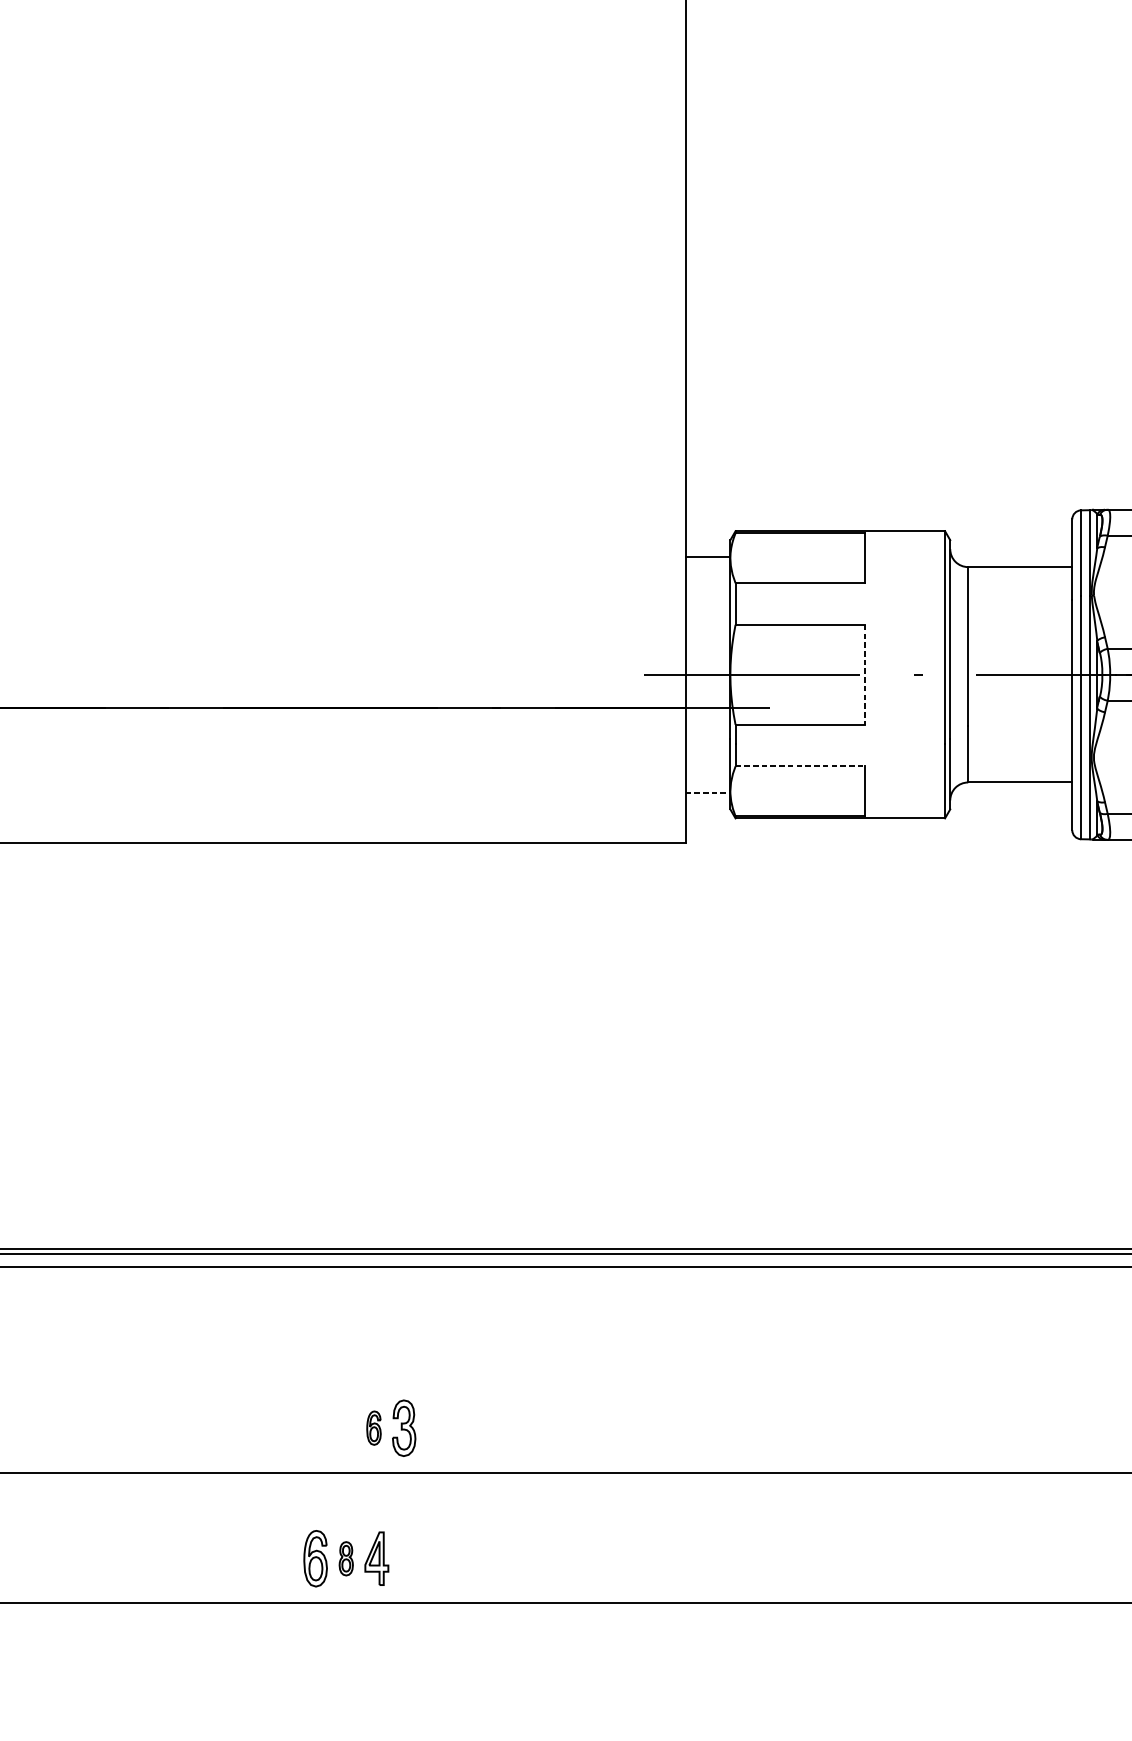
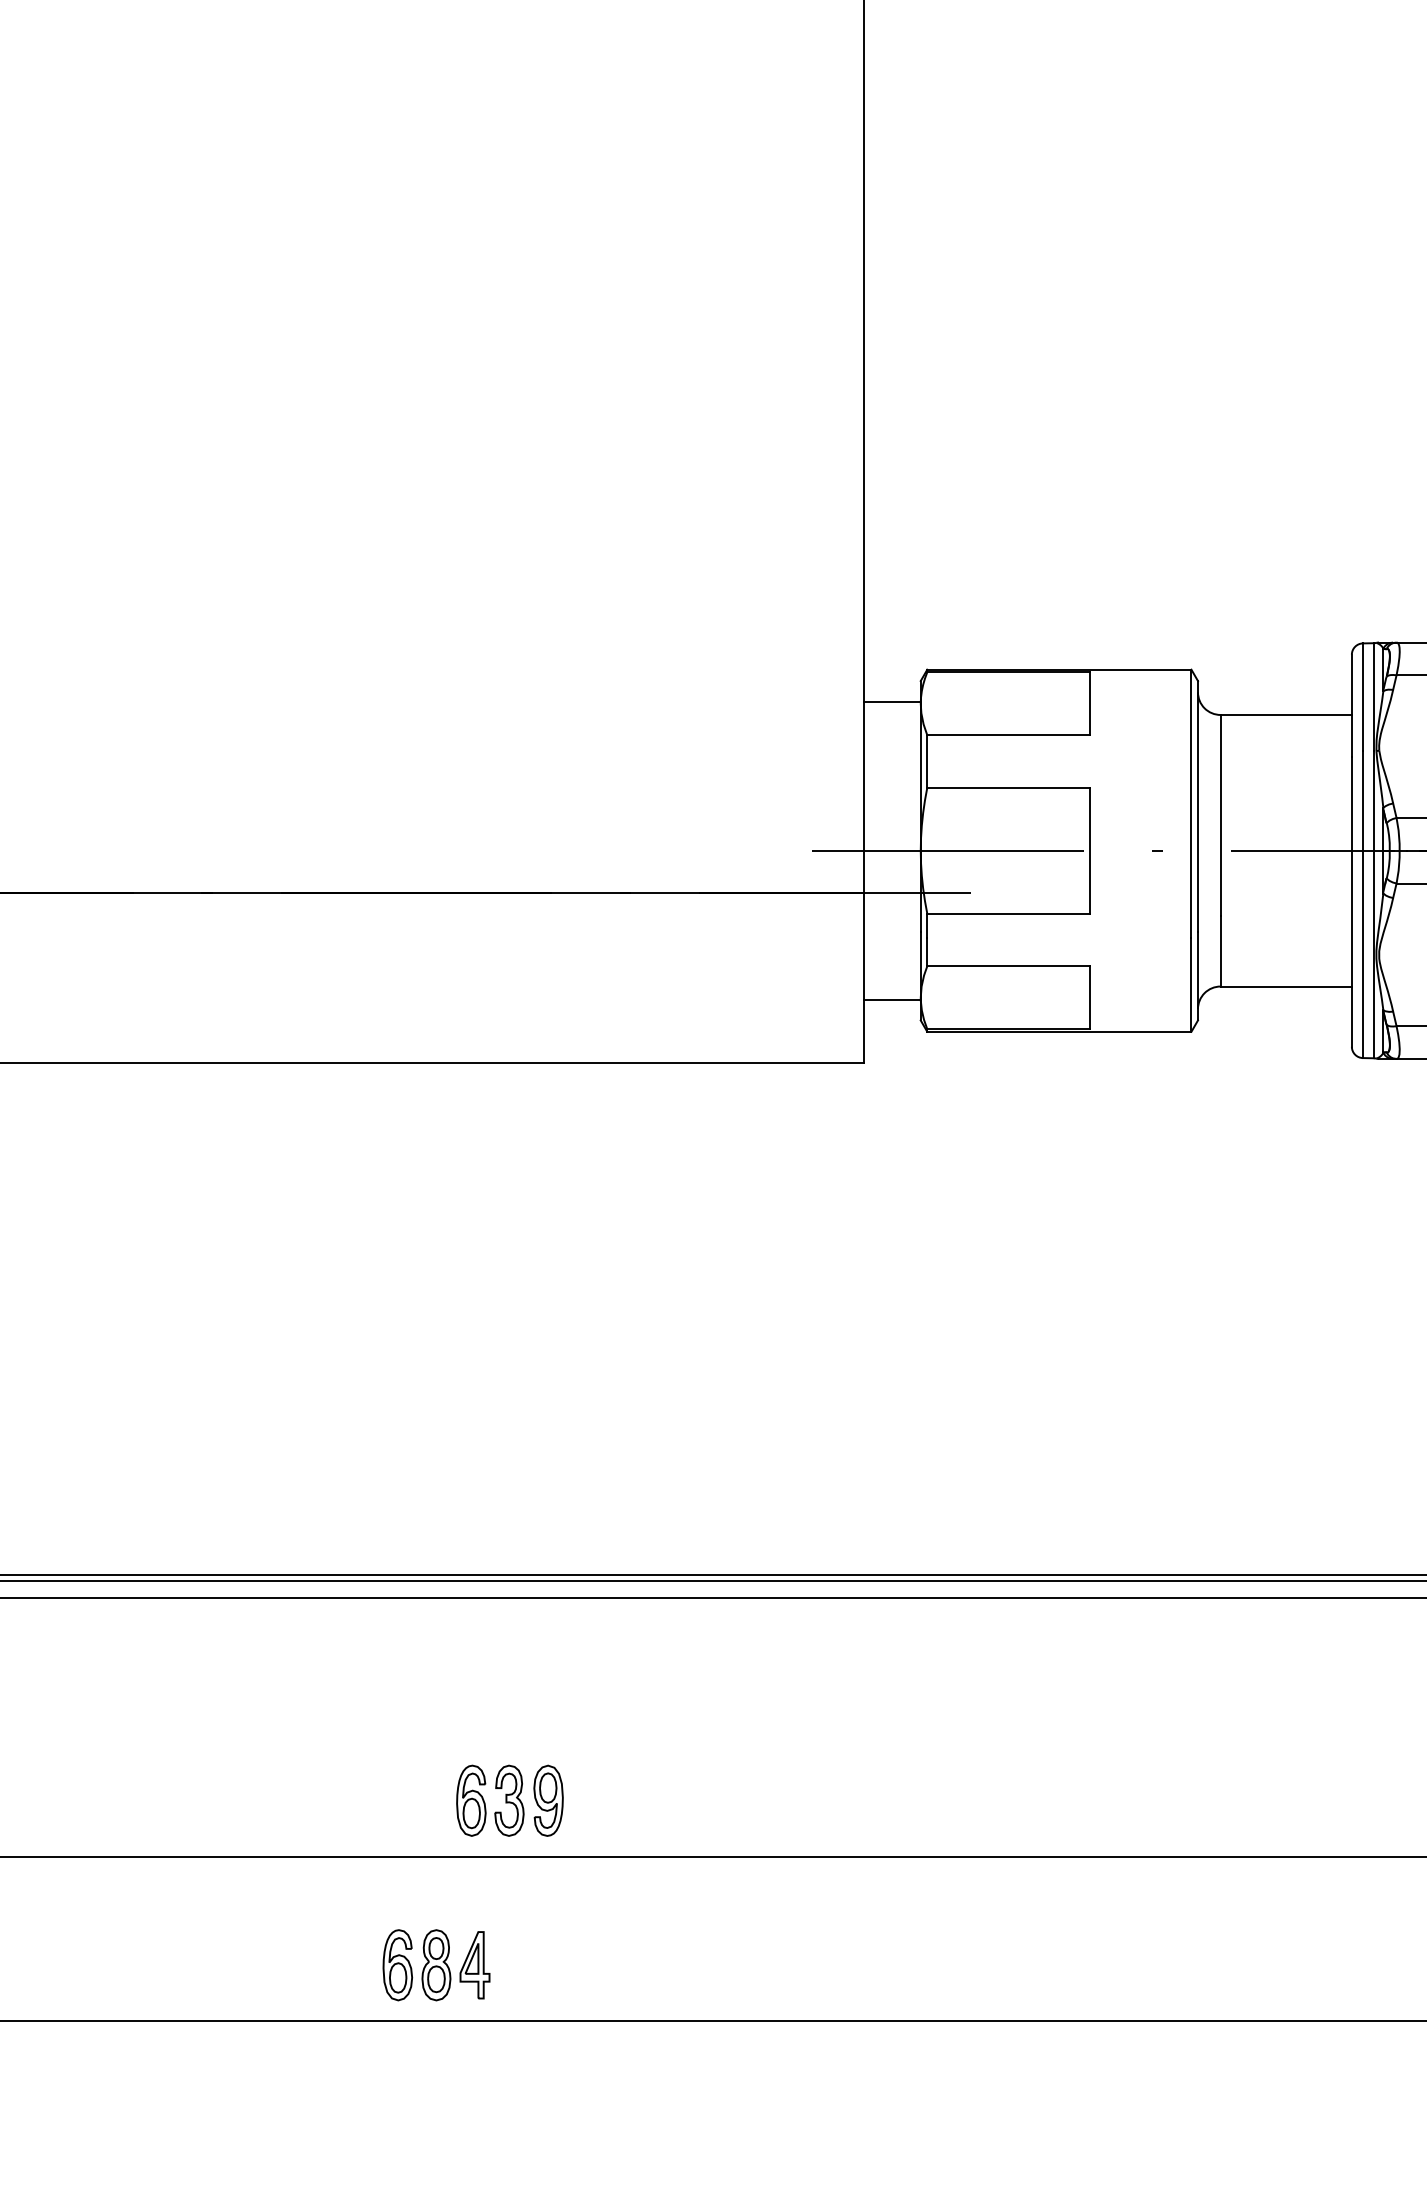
line: (864, 675) -> (1090, 851), dashed -> solid
line: (799, 766) -> (1008, 966), dashed -> solid
line: (707, 792) -> (892, 999), dashed -> solid
part: (374, 1428) -> (471, 1800), size x1.67
part: (435, 1428) -> (548, 1800), added
part: (346, 1558) -> (436, 1965), size x1.67

